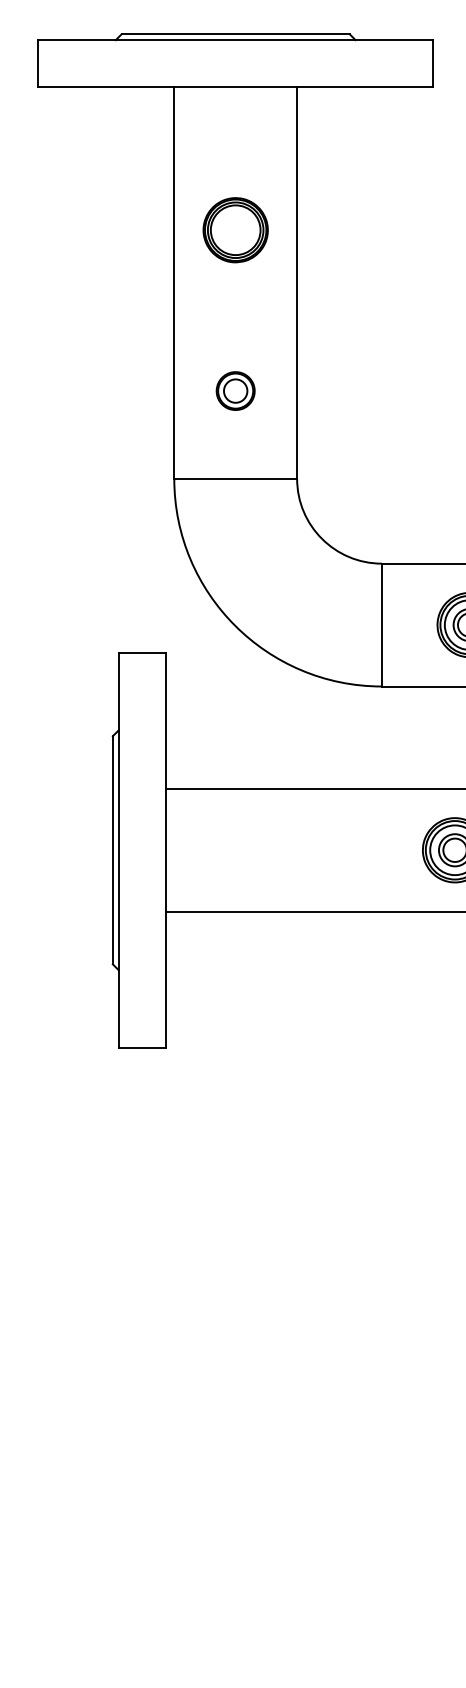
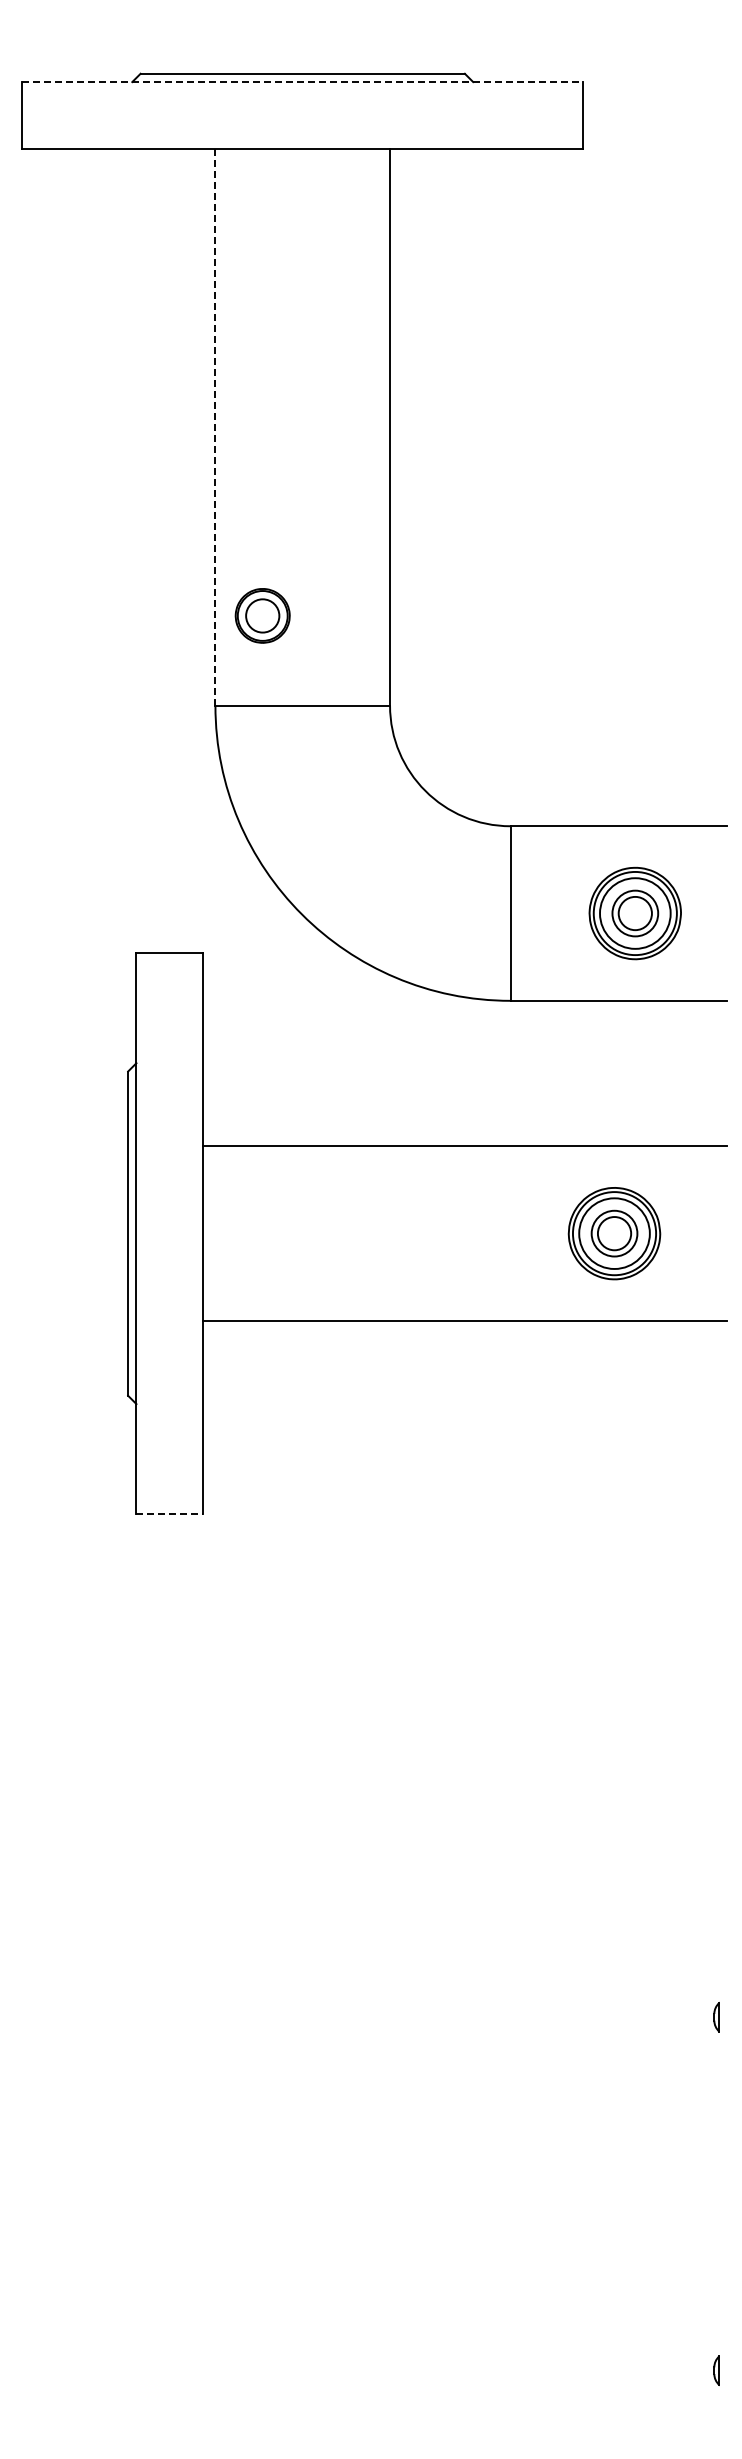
line: (235, 40) -> (302, 82), solid -> dashed
part: (235, 229) -> (302, 351), removed
line: (174, 283) -> (215, 427), solid -> dashed
part: (235, 390) -> (262, 615), moved
line: (142, 1047) -> (170, 1514), solid -> dashed

